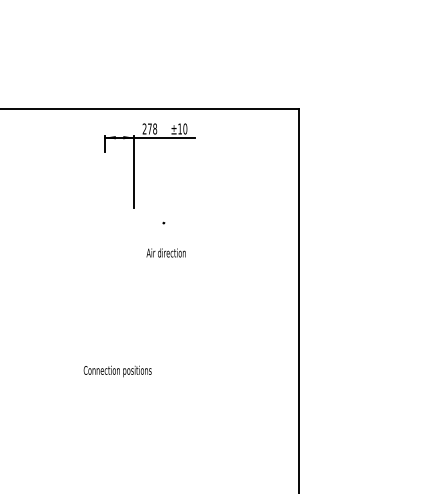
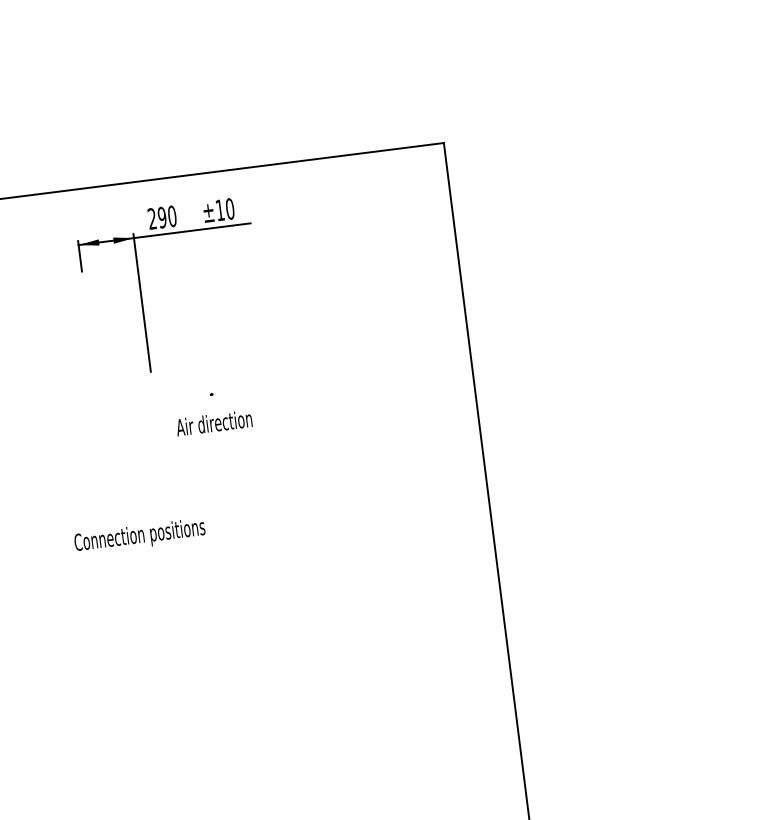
text: (152, 128) -> (167, 215), 278 -> 290
text: (165, 252) -> (212, 422), moved
text: (117, 371) -> (139, 536), moved

